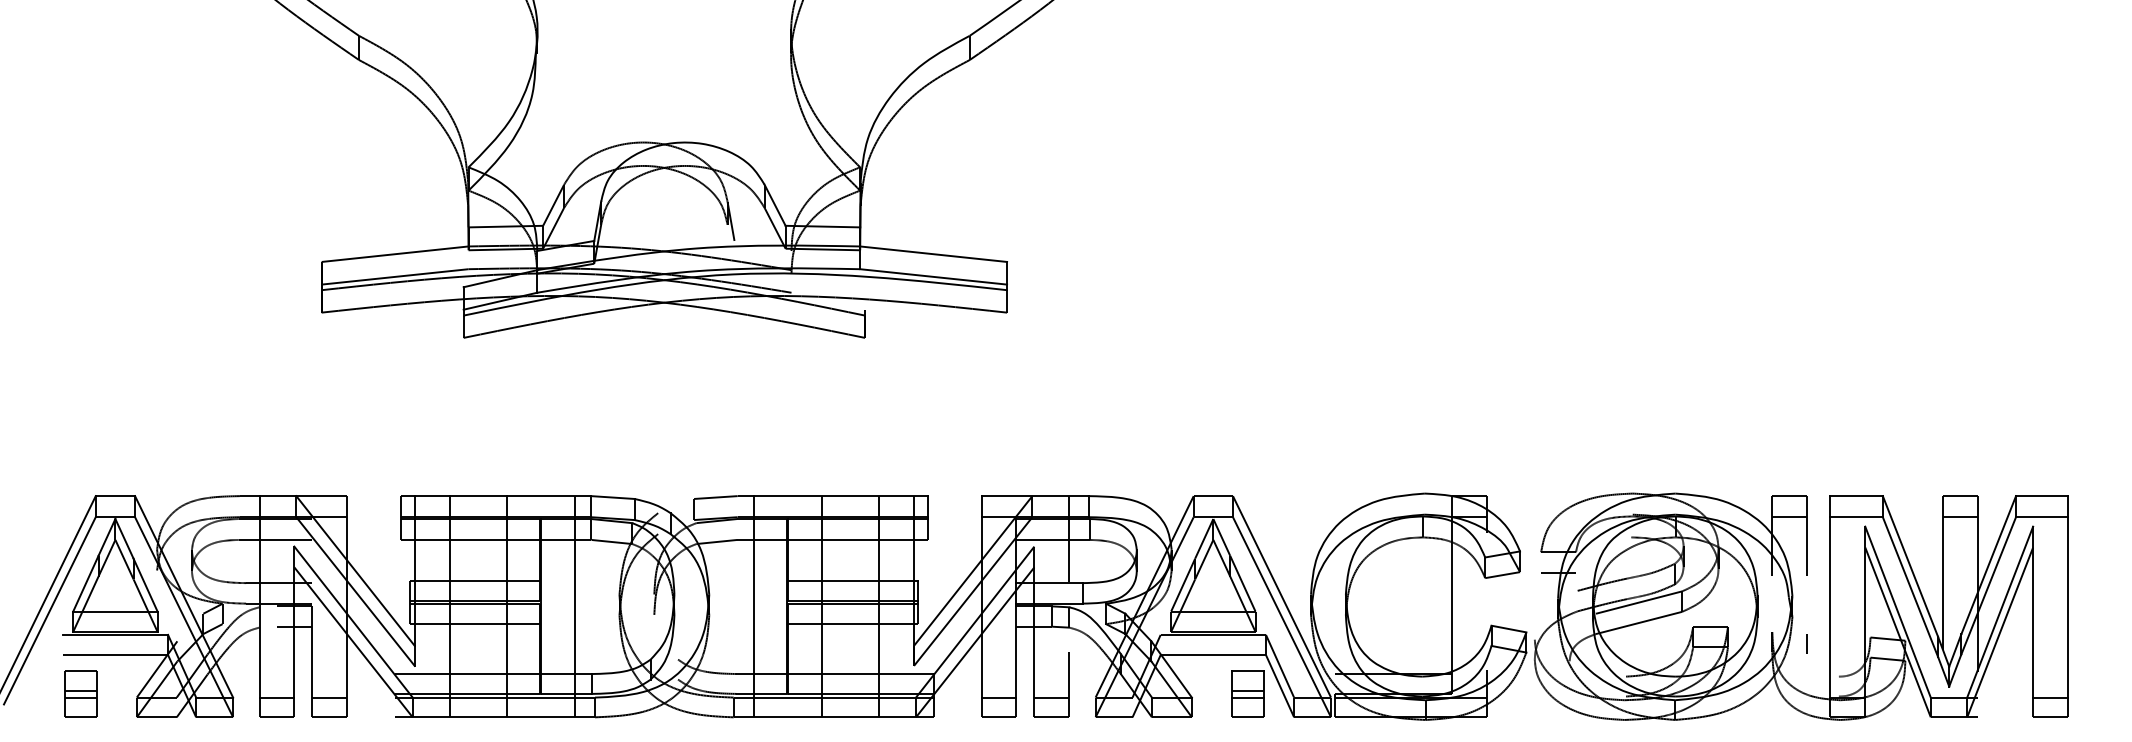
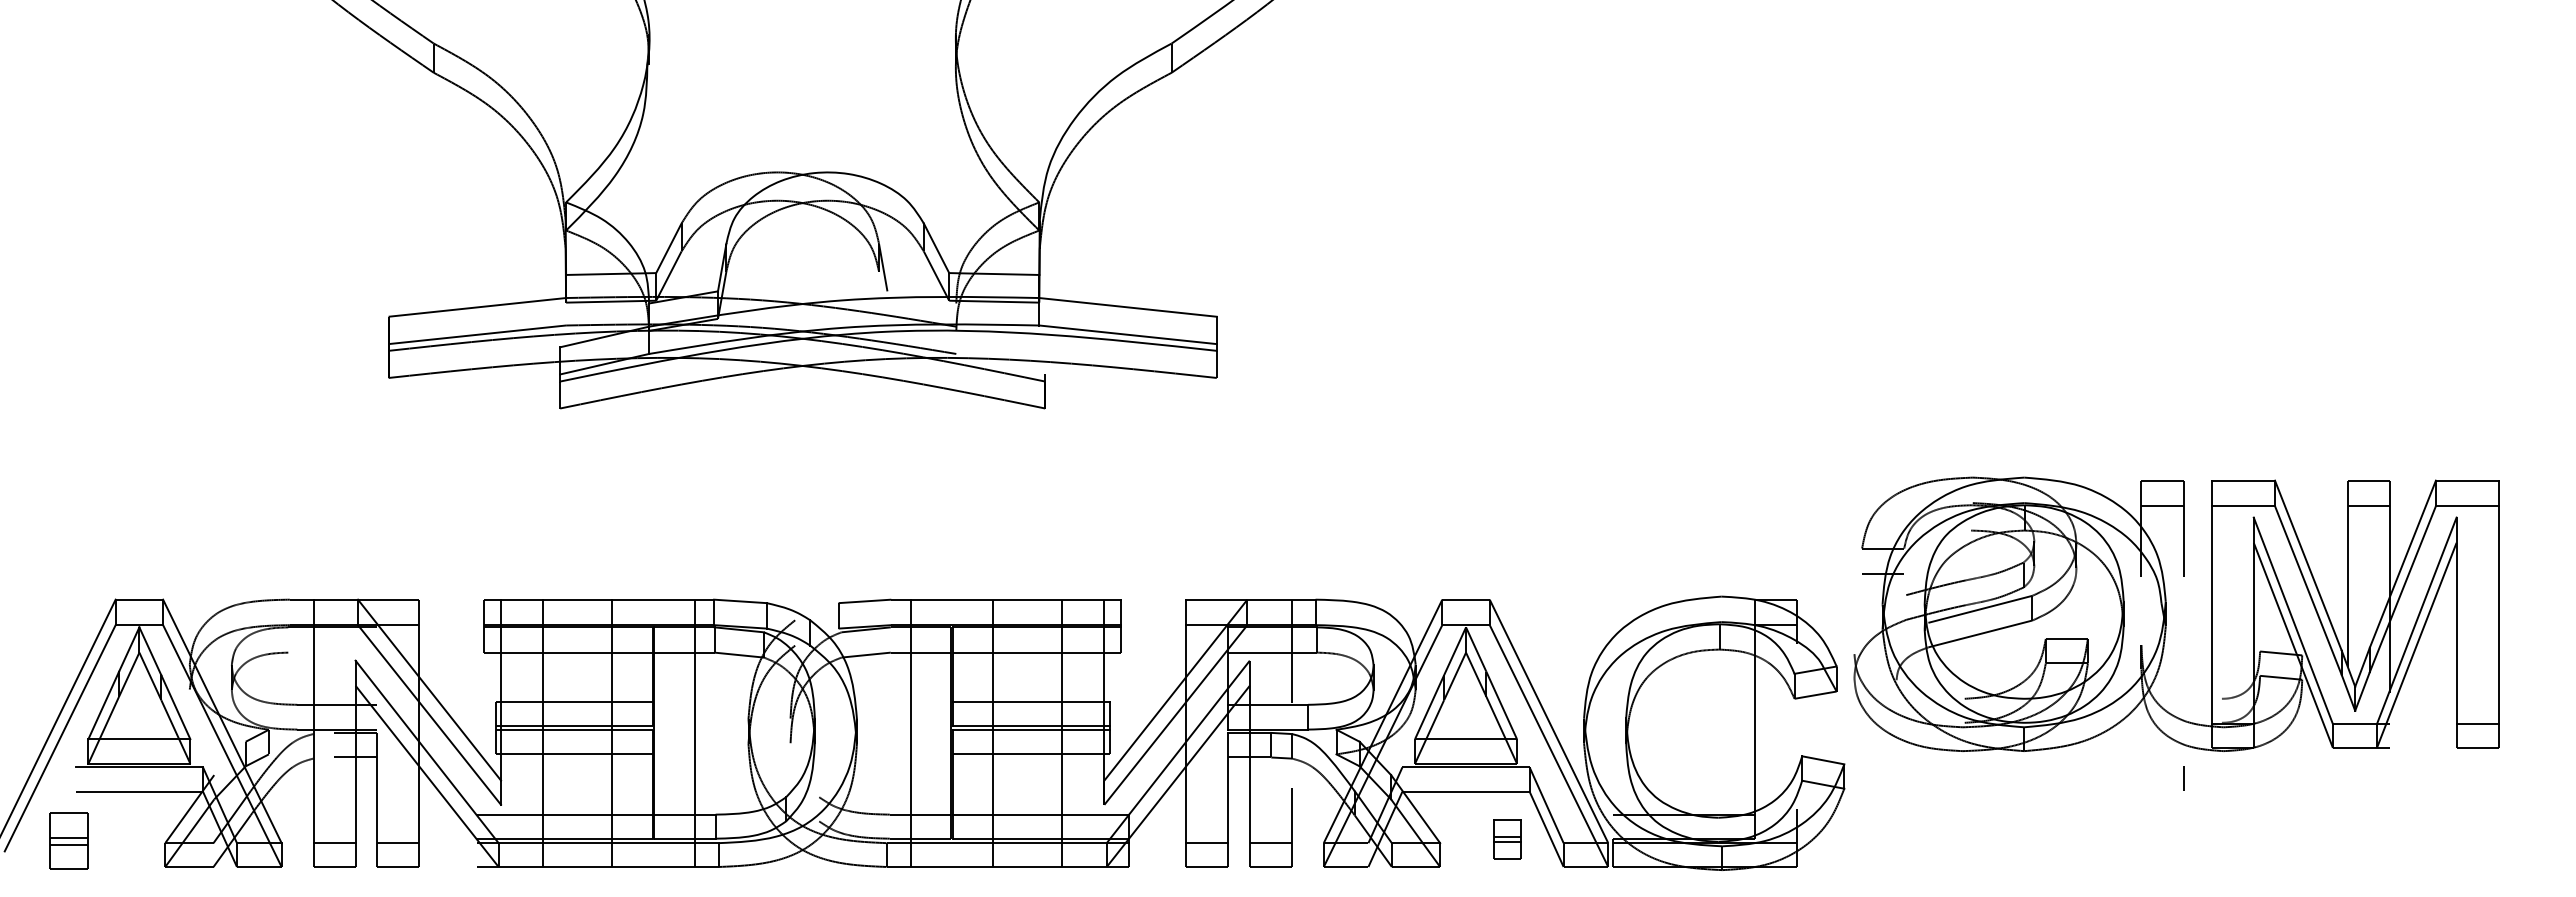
line: (275, 539) -> (332, 652), removed
part: (1793, 606) -> (2166, 613), moved
part: (80, 693) -> (68, 840), moved
part: (1247, 693) -> (1507, 838), size x0.7

